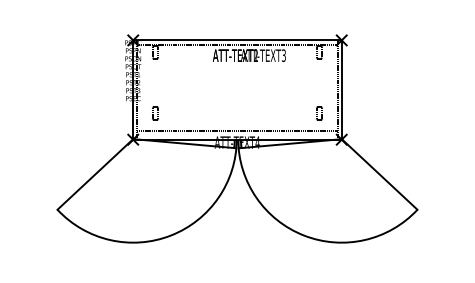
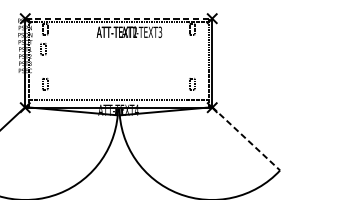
line: (237, 40) -> (118, 18), solid -> dashed
part: (153, 74) -> (43, 49), added
line: (379, 174) -> (246, 138), solid -> dashed

